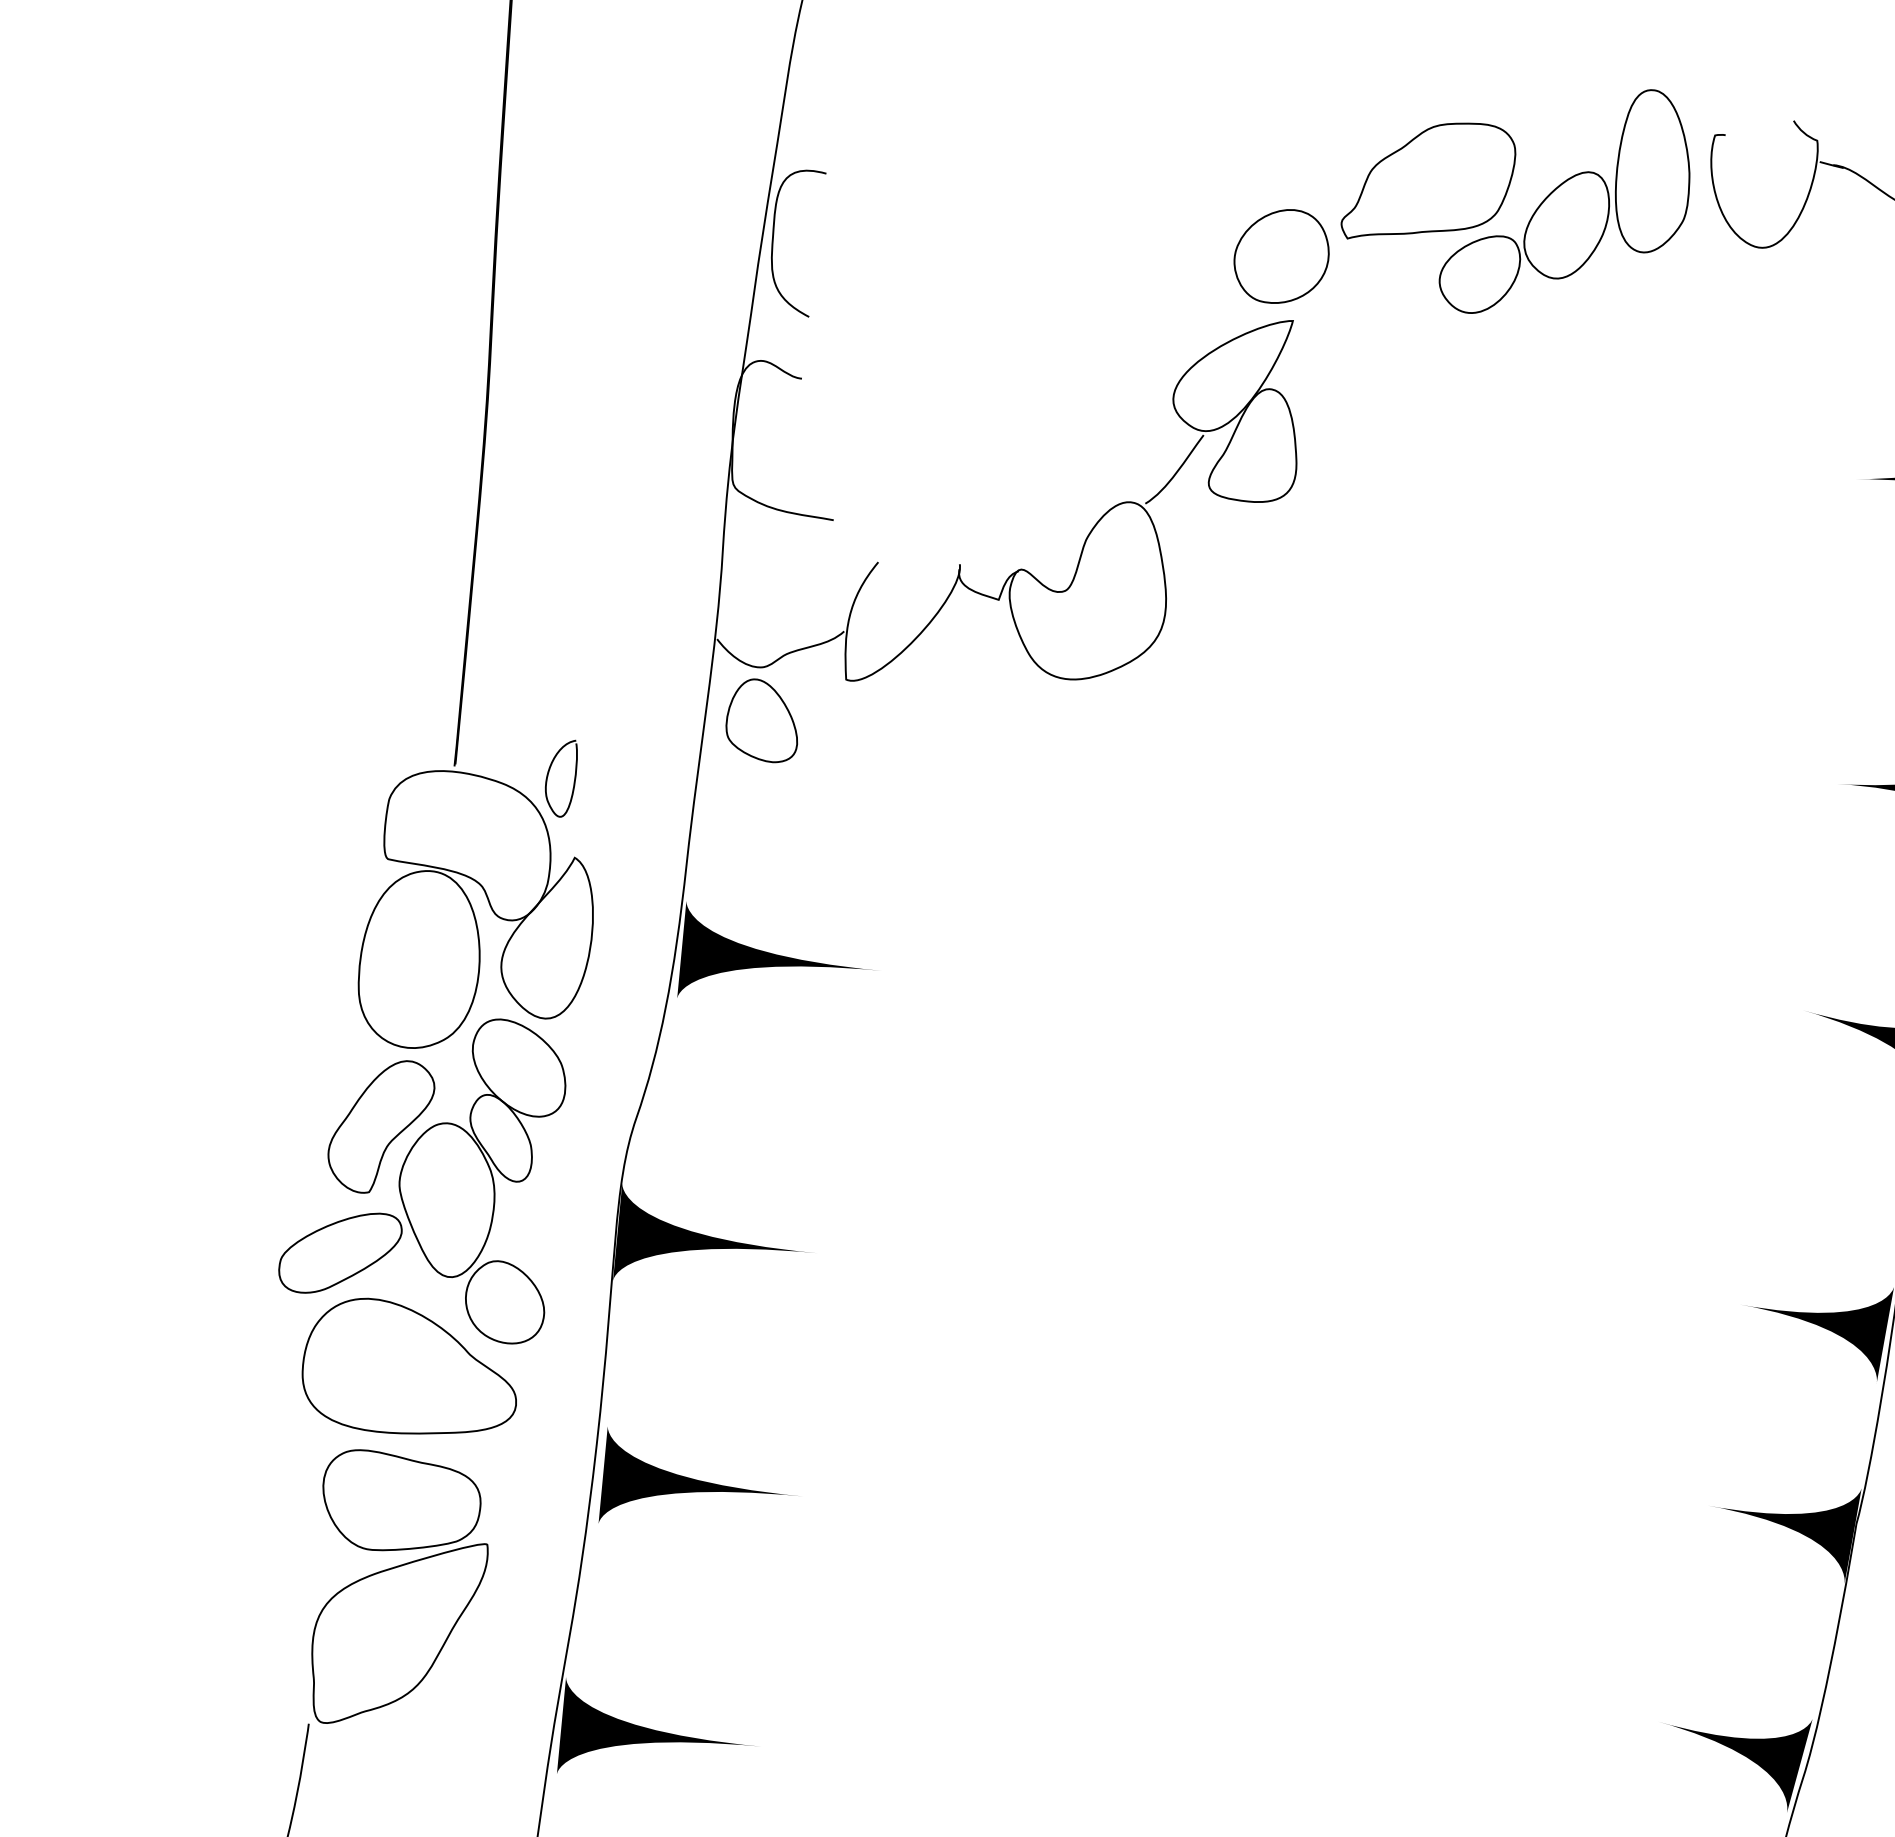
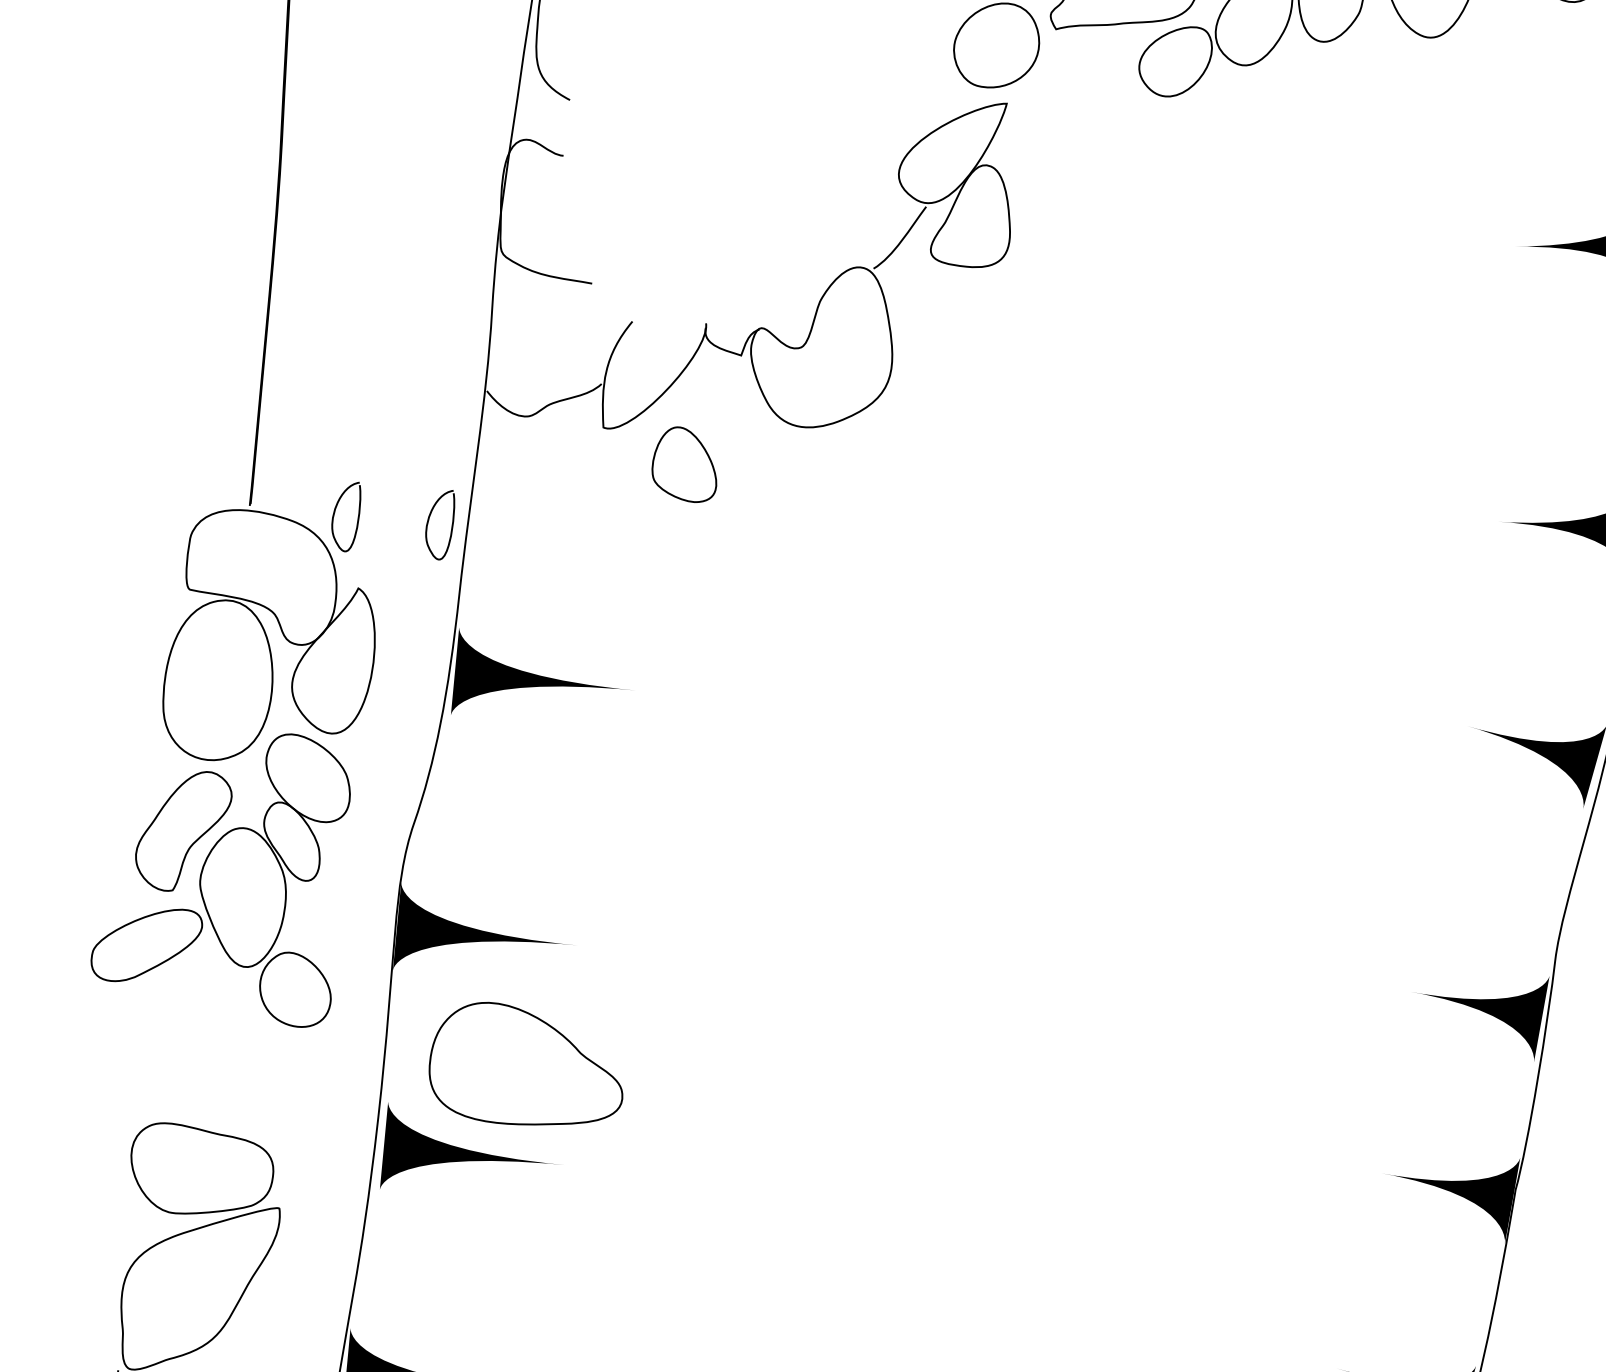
part: (761, 720) -> (684, 464), moved
curve: (652, 785) -> (428, 523), added
part: (408, 1365) -> (525, 1063), moved

